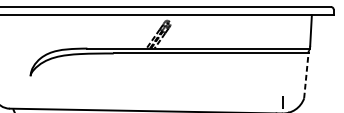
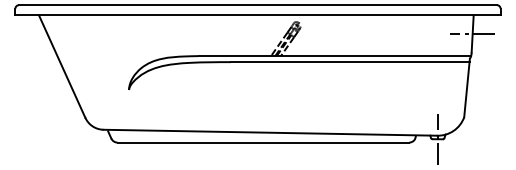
line: (310, 30) -> (472, 34), added
line: (306, 74) -> (467, 87), dashed -> solid

